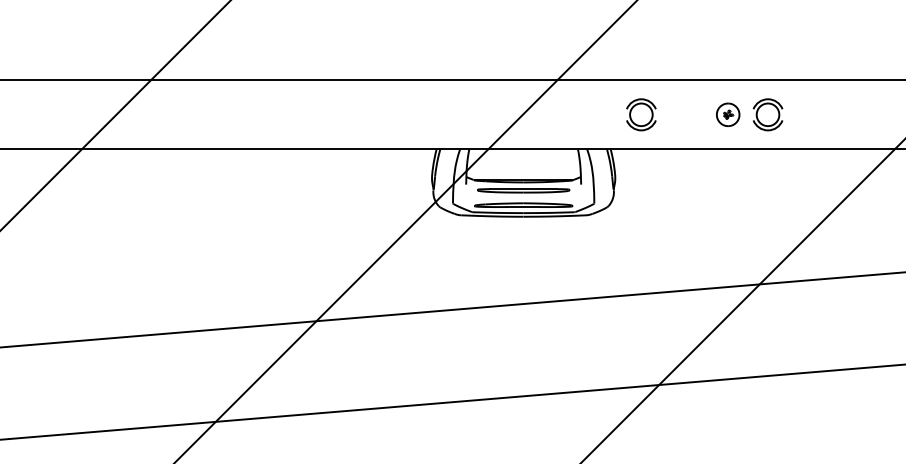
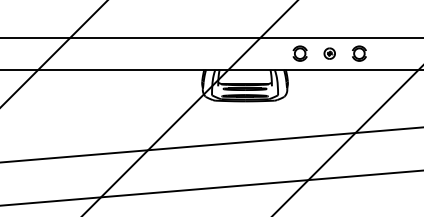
part: (727, 114) -> (329, 53), moved

